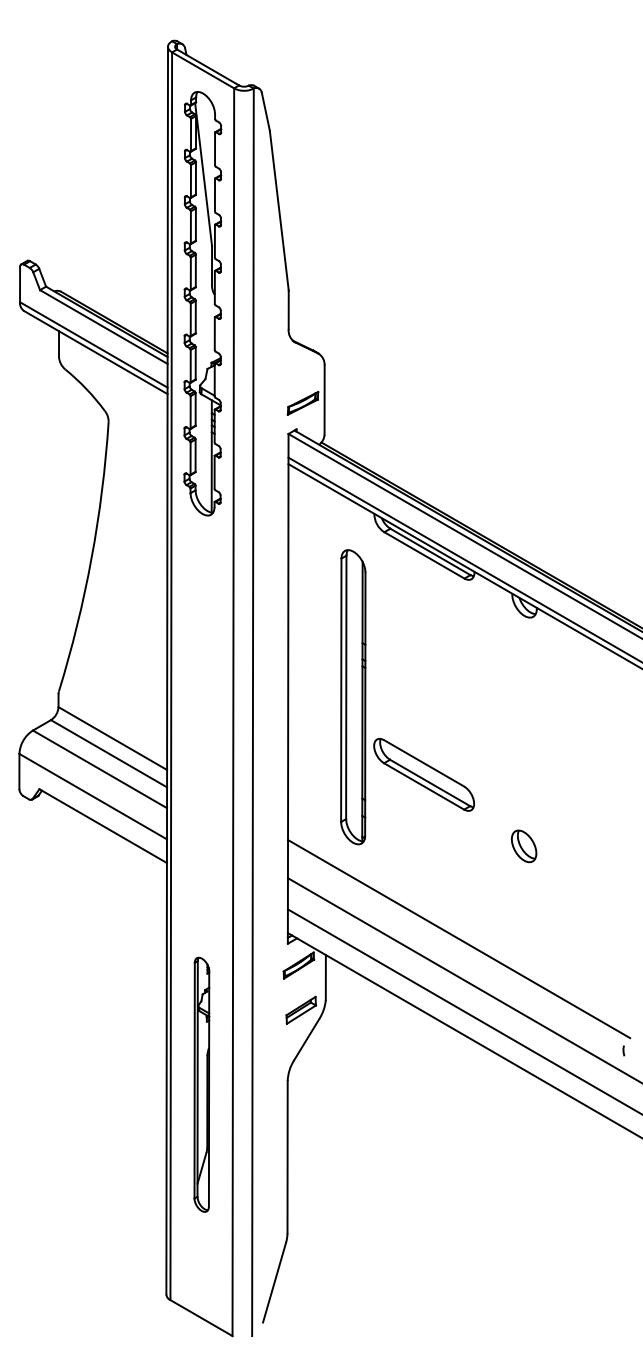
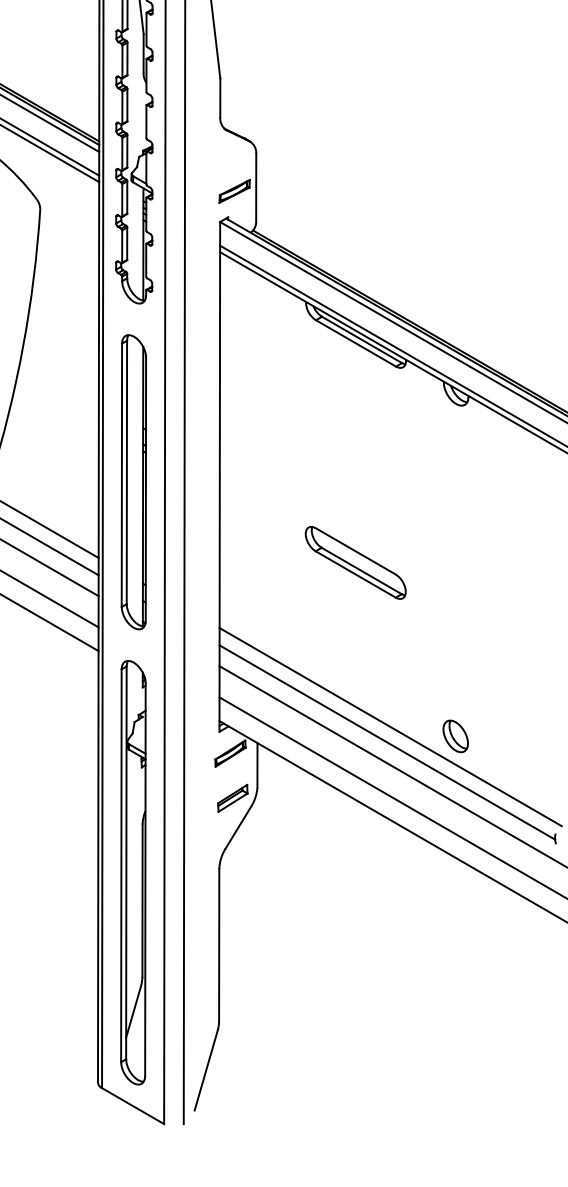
part: (353, 697) -> (134, 482), moved
part: (523, 846) -> (455, 736), moved
line: (455, 954) -> (387, 742), added
part: (201, 1084) -> (133, 872), size x1.67

